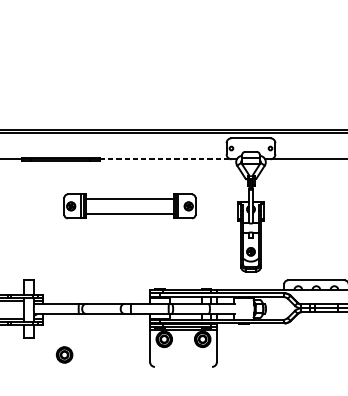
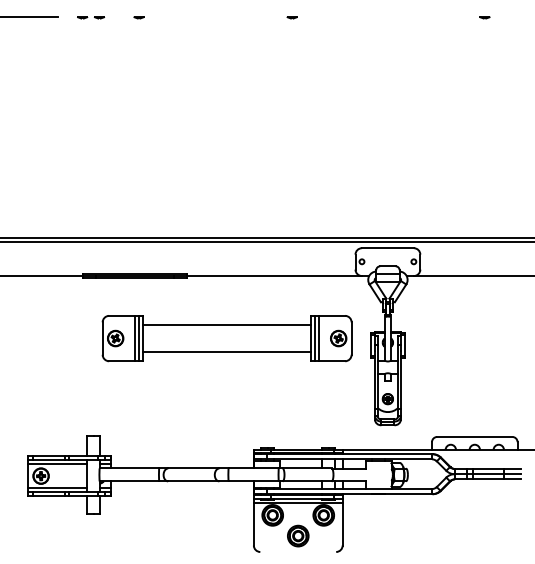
line: (165, 159) -> (274, 276), dashed -> solid
part: (129, 206) -> (226, 338), size x1.43
part: (64, 354) -> (298, 535), moved

